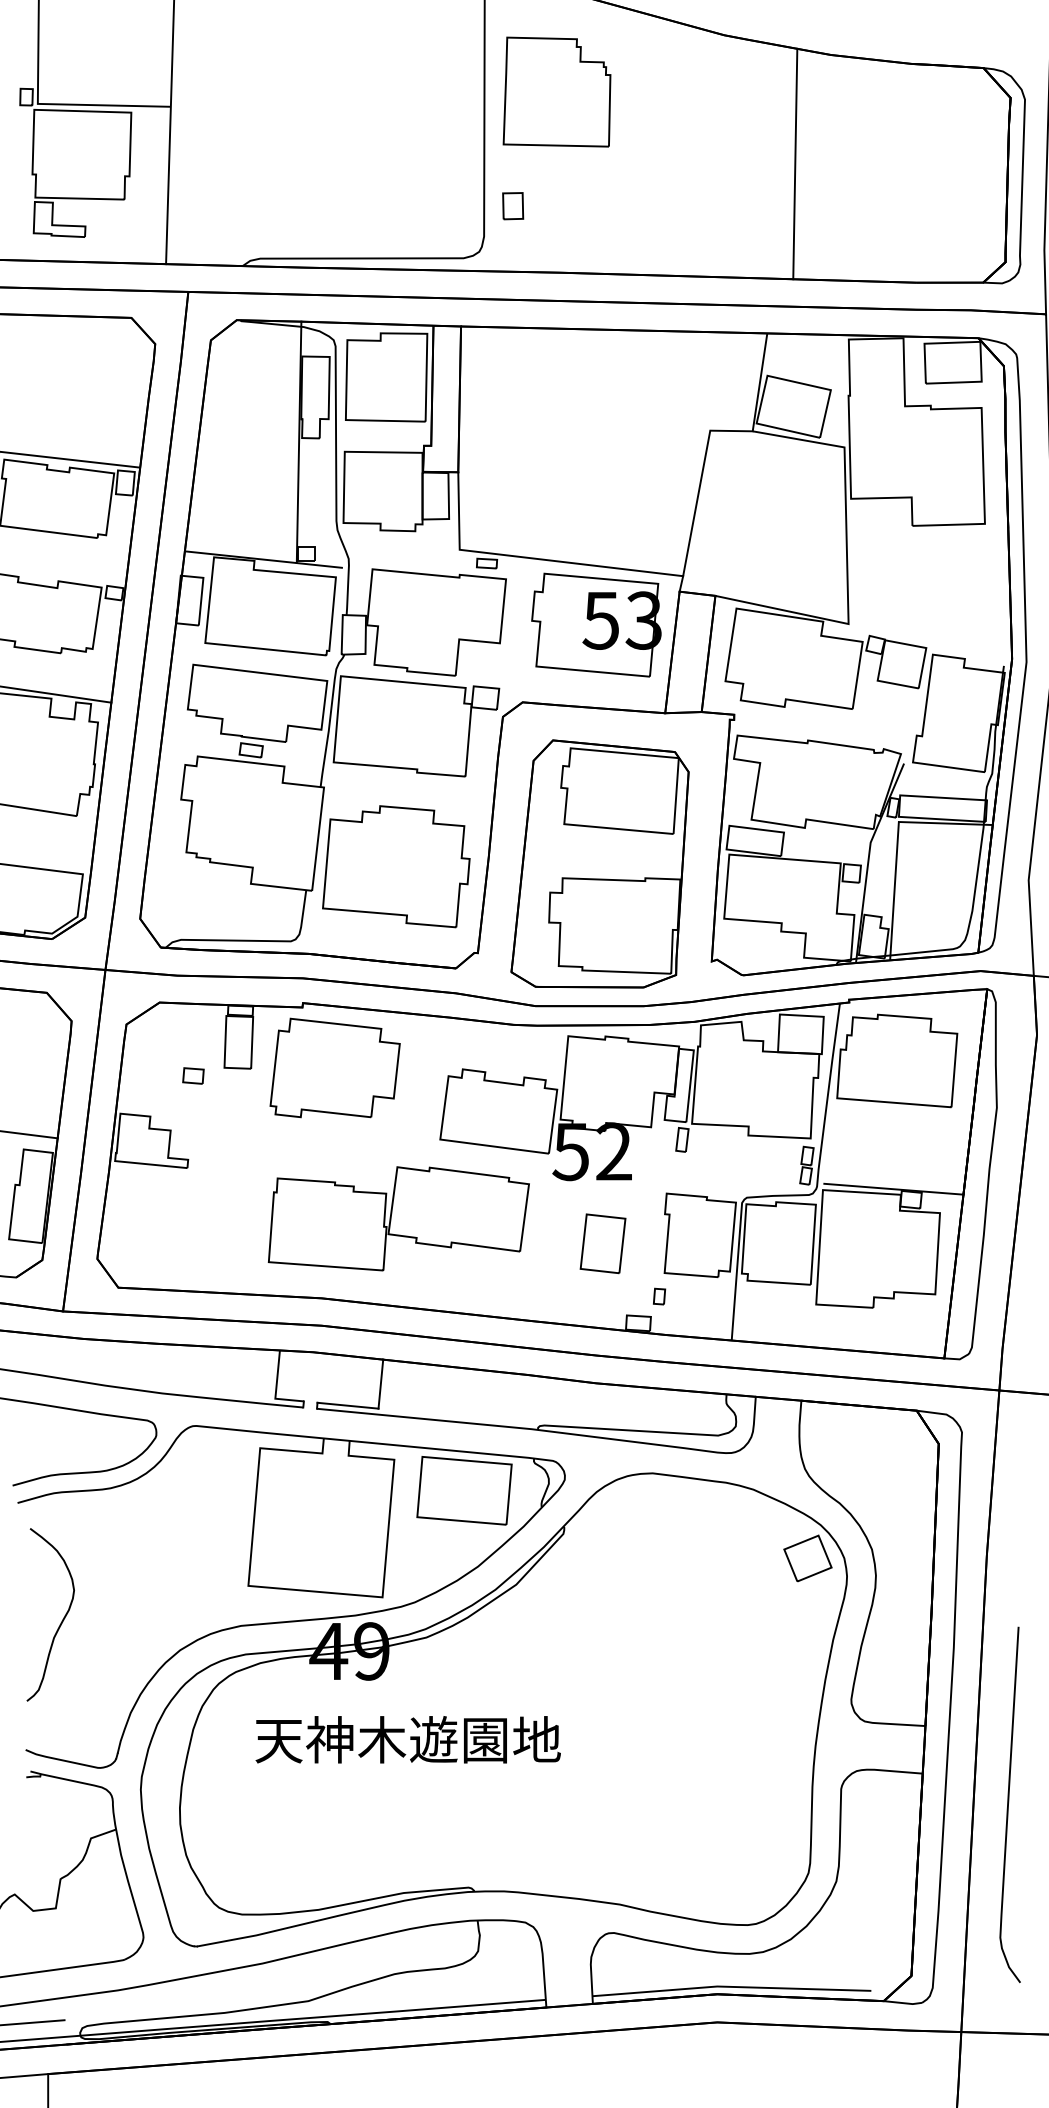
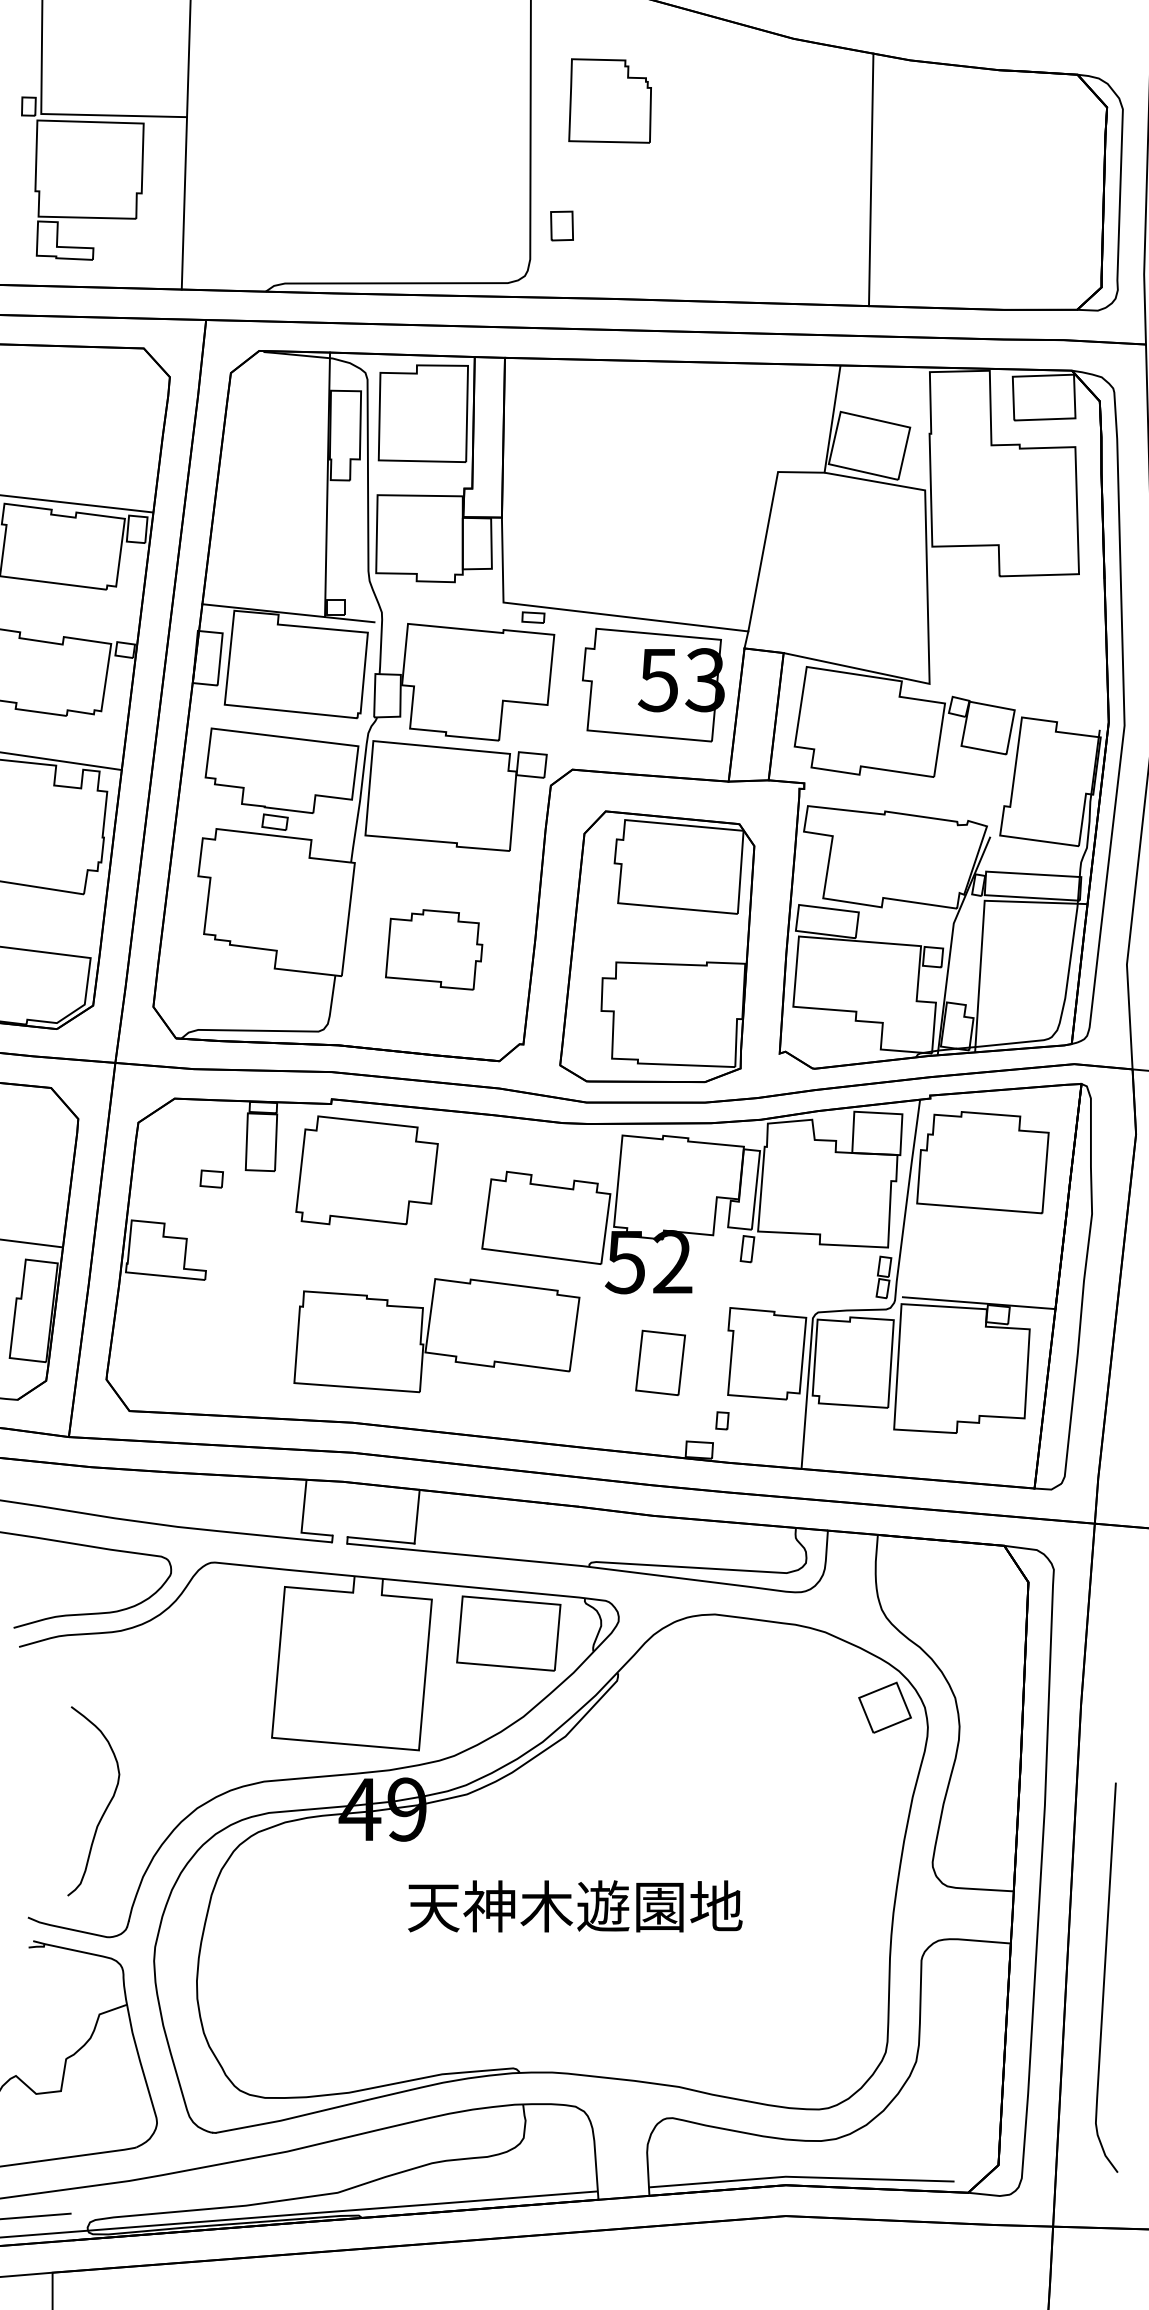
part: (556, 91) -> (609, 100), size x0.7
part: (396, 866) -> (434, 949), size x0.6
curve: (60, 1622) -> (104, 1809), moved
text: (407, 1739) -> (574, 1906), moved

